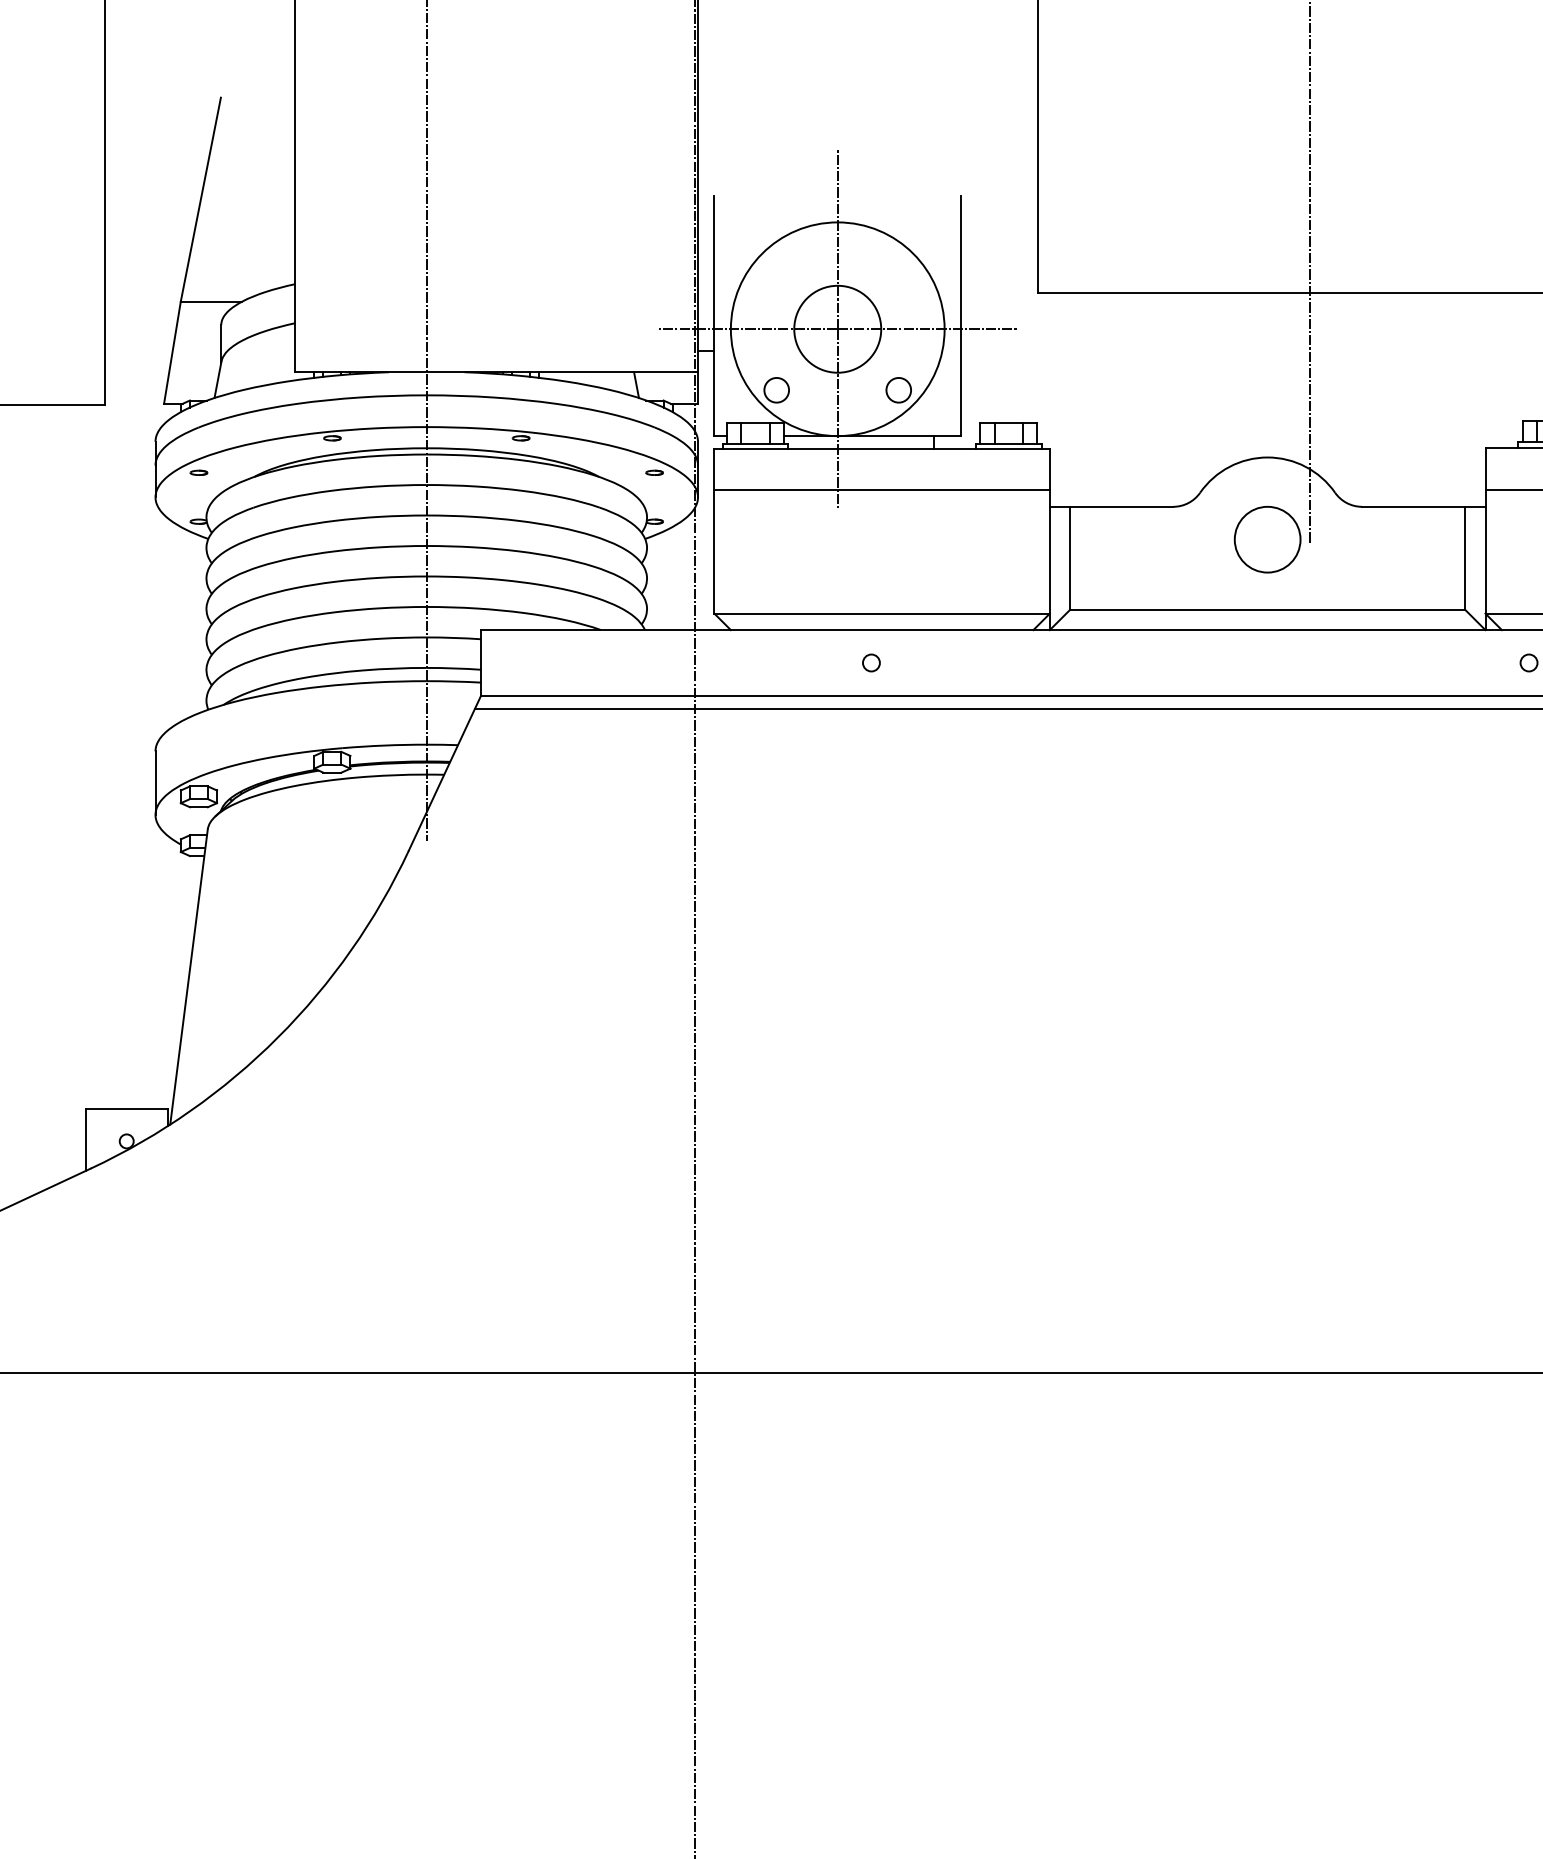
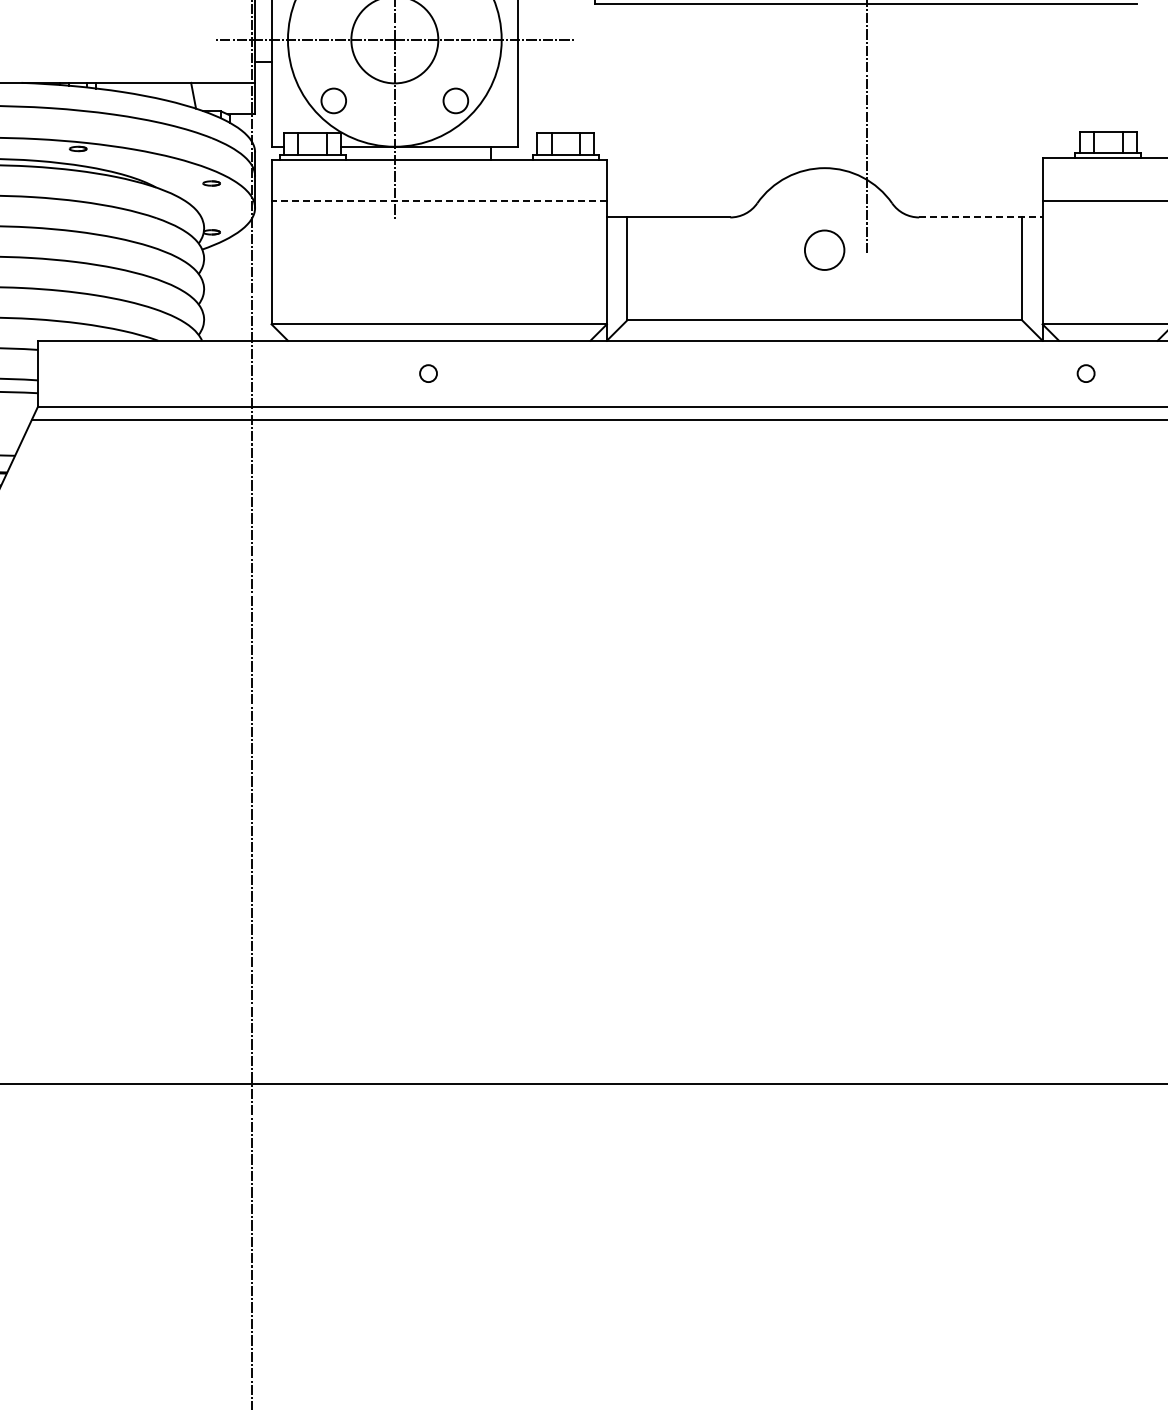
line: (882, 490) -> (439, 201), solid -> dashed
line: (1423, 506) -> (980, 217), solid -> dashed
circle: (1267, 539) -> (824, 250), size x0.6

